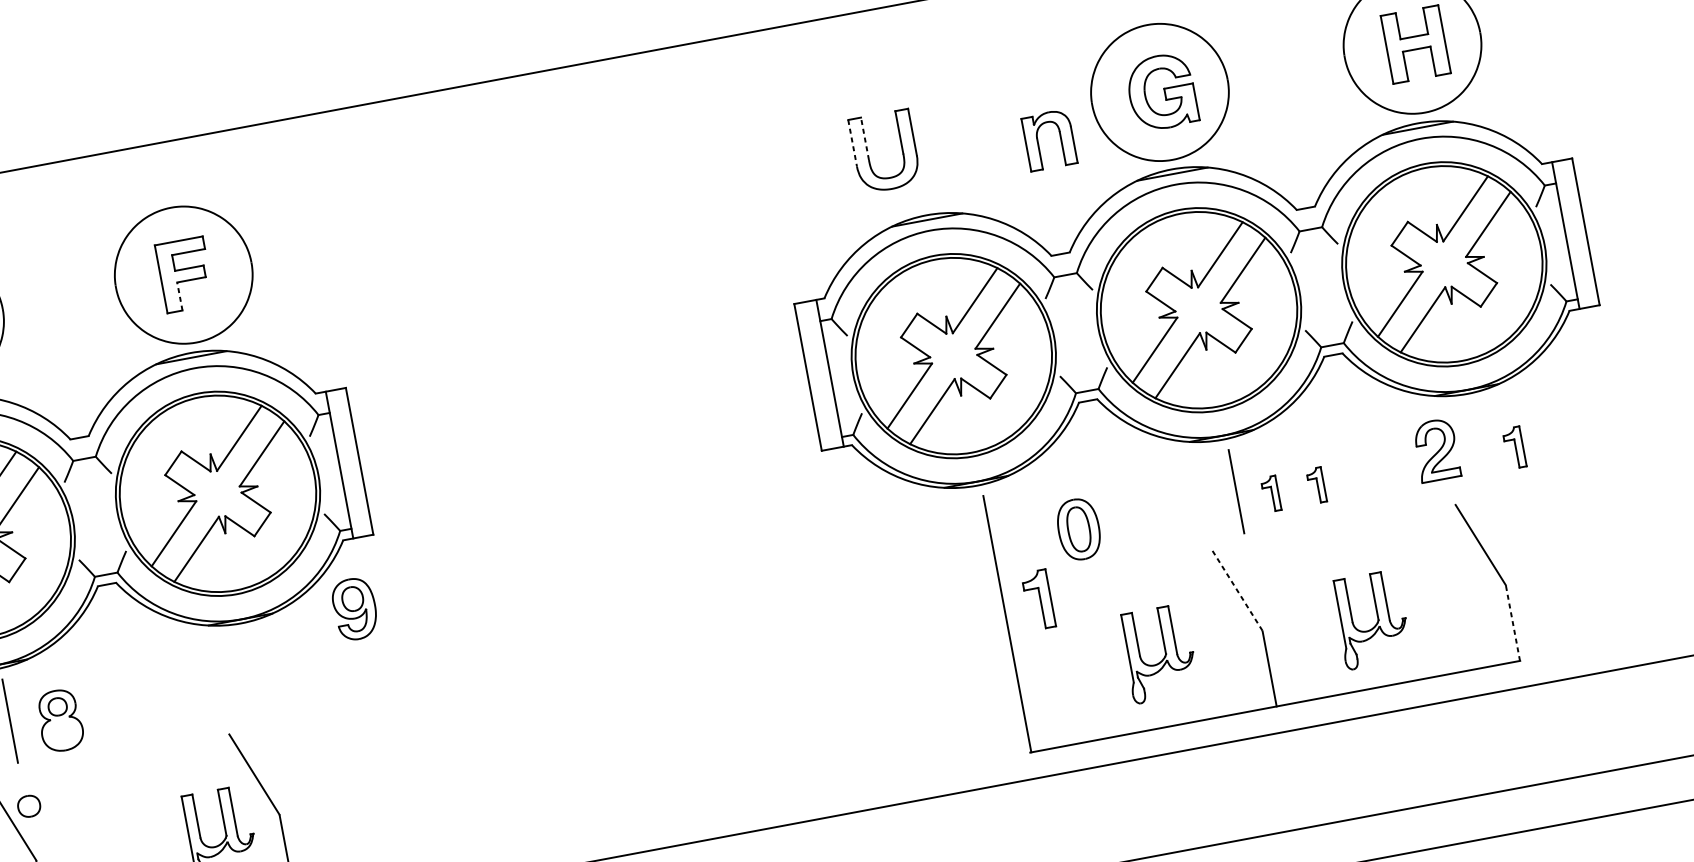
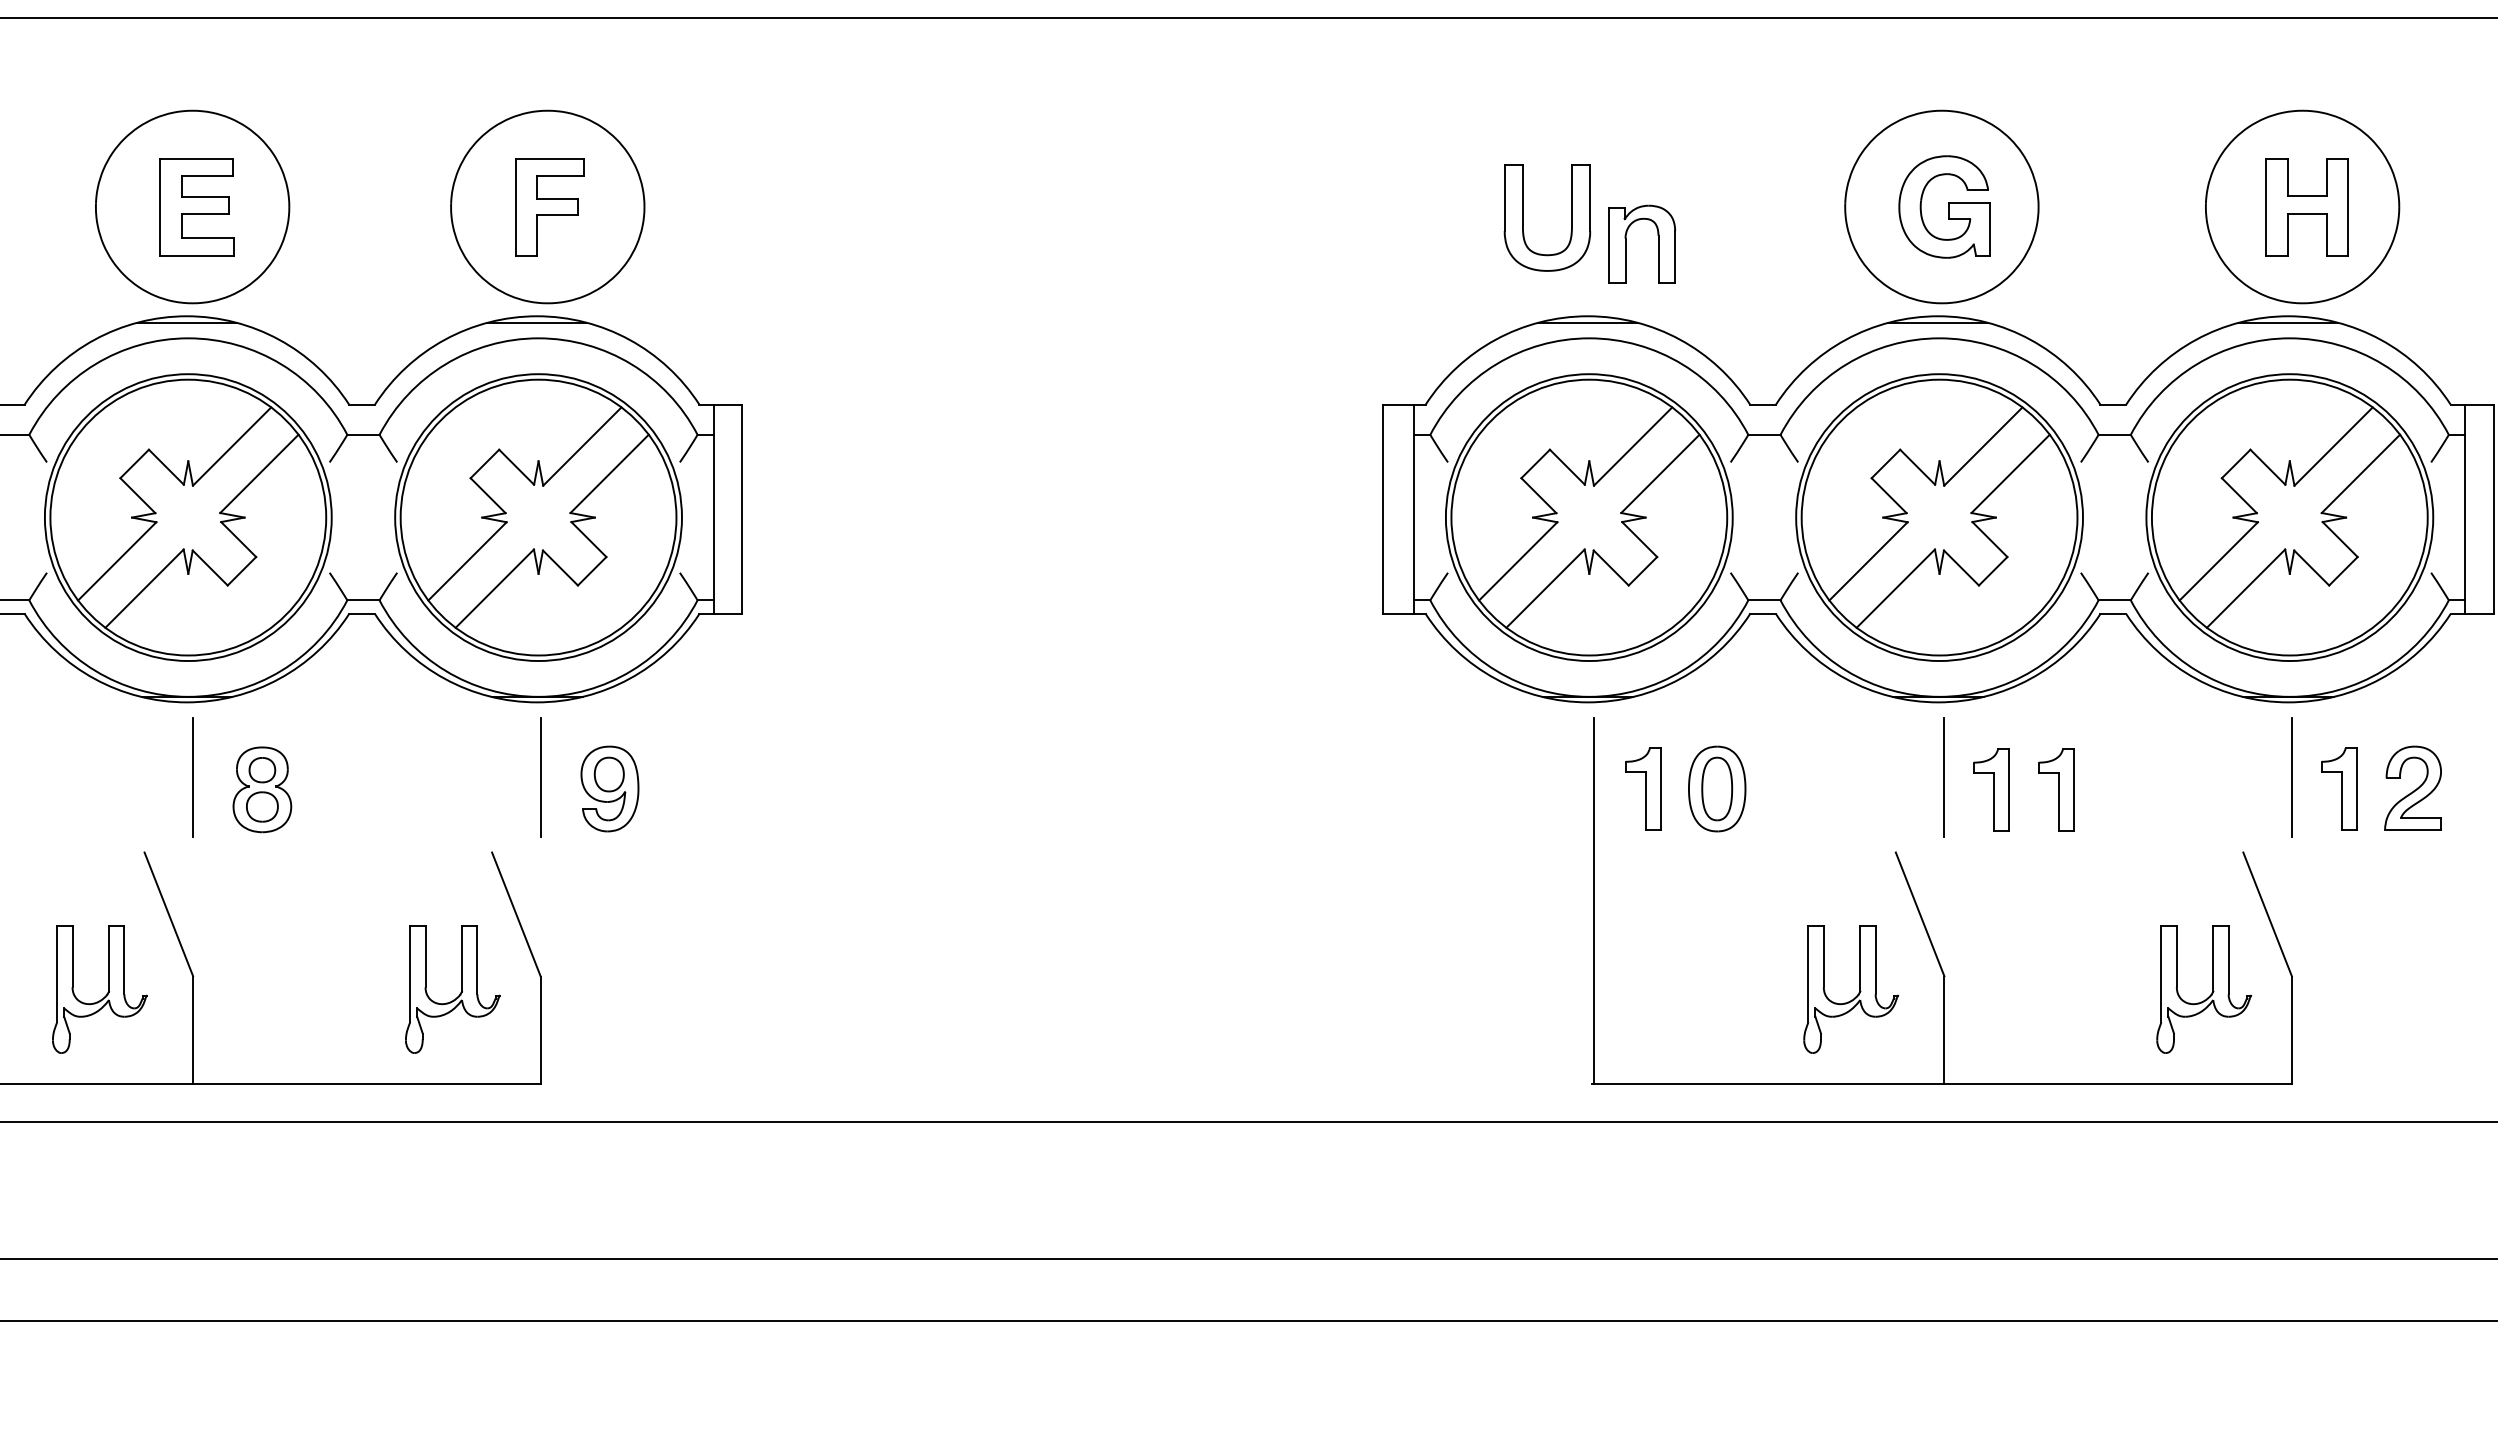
line: (864, 138) -> (1522, 194), dashed -> solid
part: (1038, 141) -> (1626, 243), moved
line: (852, 143) -> (1504, 198), dashed -> solid
line: (179, 296) -> (536, 235), dashed -> solid
line: (1479, 446) -> (2291, 777), added
part: (1514, 447) -> (2339, 788), size x1.43
part: (1436, 449) -> (2412, 787), moved
part: (1316, 485) -> (2056, 789), size x1.67
part: (1271, 493) -> (1991, 789), size x1.67
line: (1236, 590) -> (1919, 913), dashed -> solid
part: (1038, 599) -> (1643, 788), moved
part: (354, 608) -> (609, 788), moved
part: (1377, 621) -> (2211, 992), moved
line: (1512, 623) -> (2291, 1031), dashed -> solid
part: (1164, 655) -> (1858, 992), moved
line: (253, 675) -> (540, 777), added
part: (29, 805) -> (262, 806), moved

